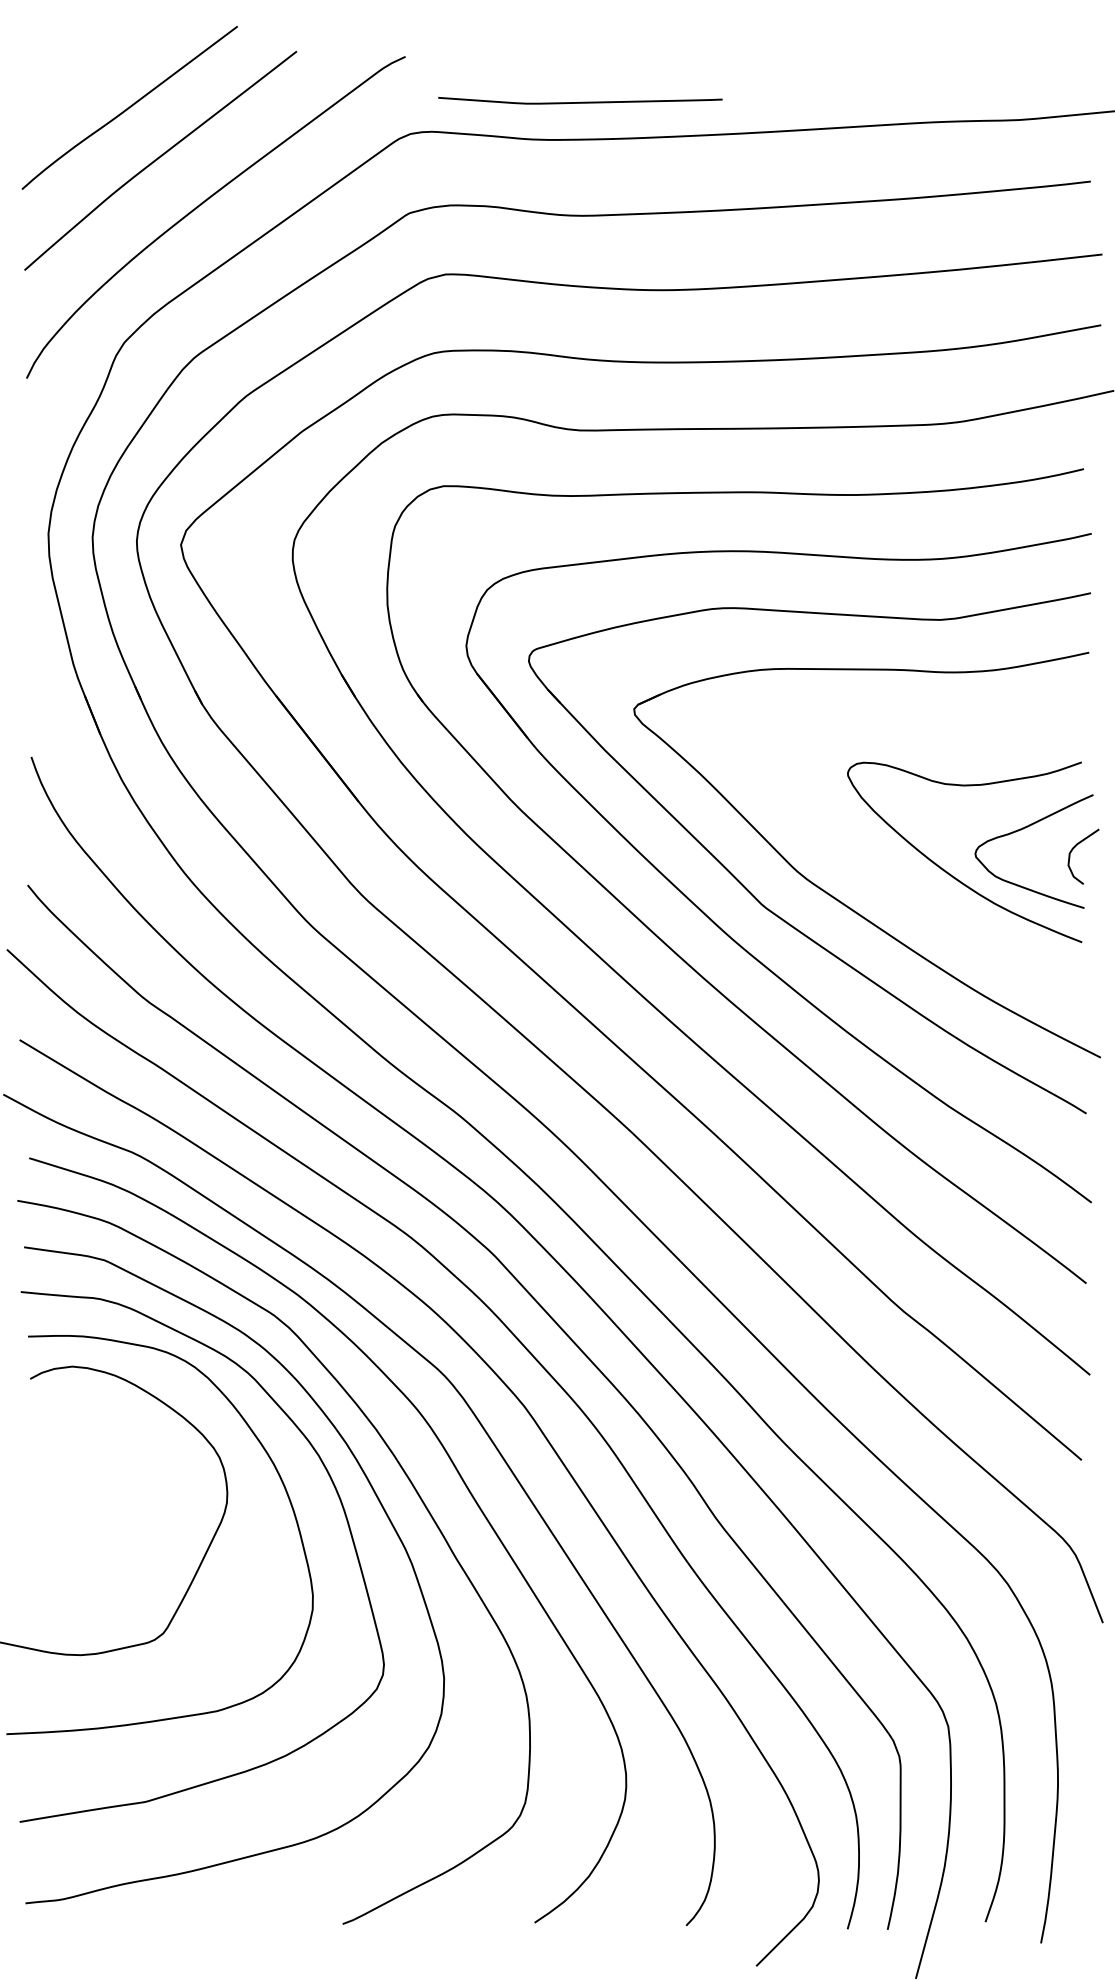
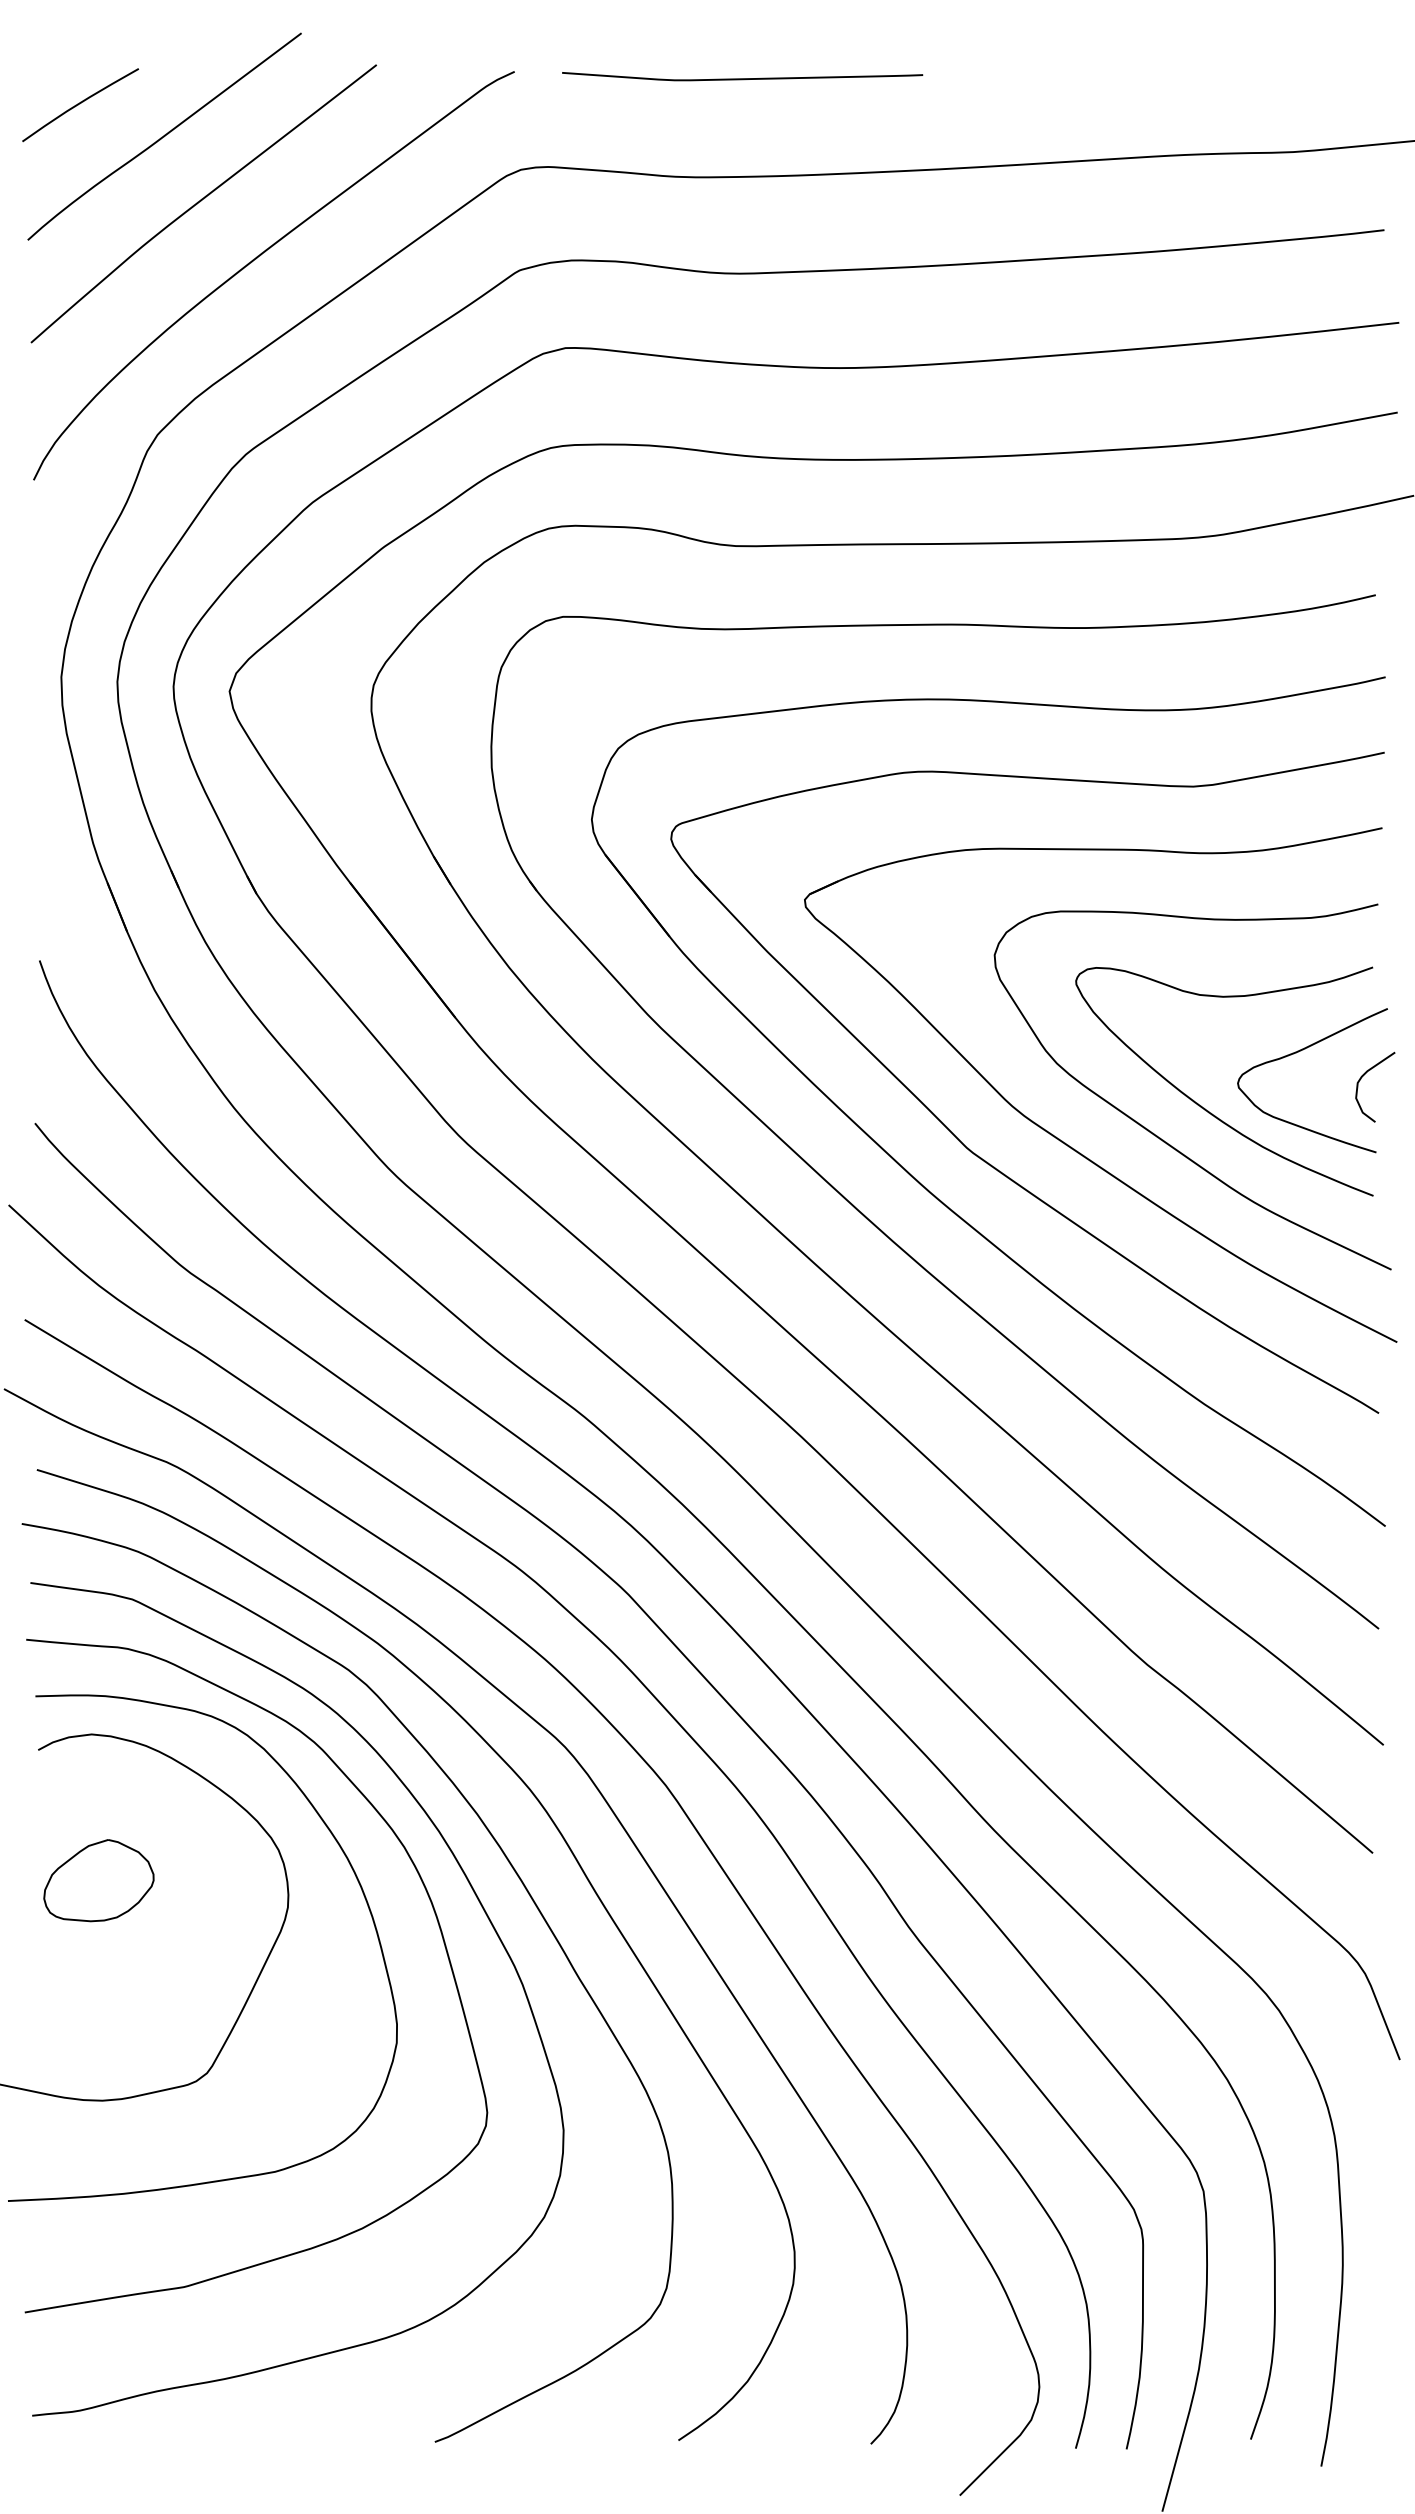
curve: (62, 82) -> (79, 104), added
curve: (580, 102) -> (742, 78), moved
curve: (914, 896) -> (1160, 1137), added
part: (77, 1481) -> (98, 1880), added

